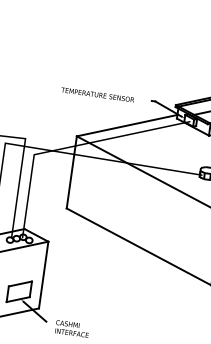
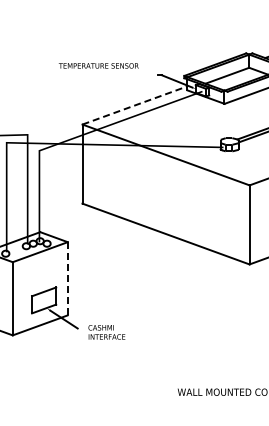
text: (97, 94) -> (98, 65), moved
line: (126, 125) -> (134, 105), solid -> dashed
line: (43, 274) -> (67, 278), solid -> dashed

